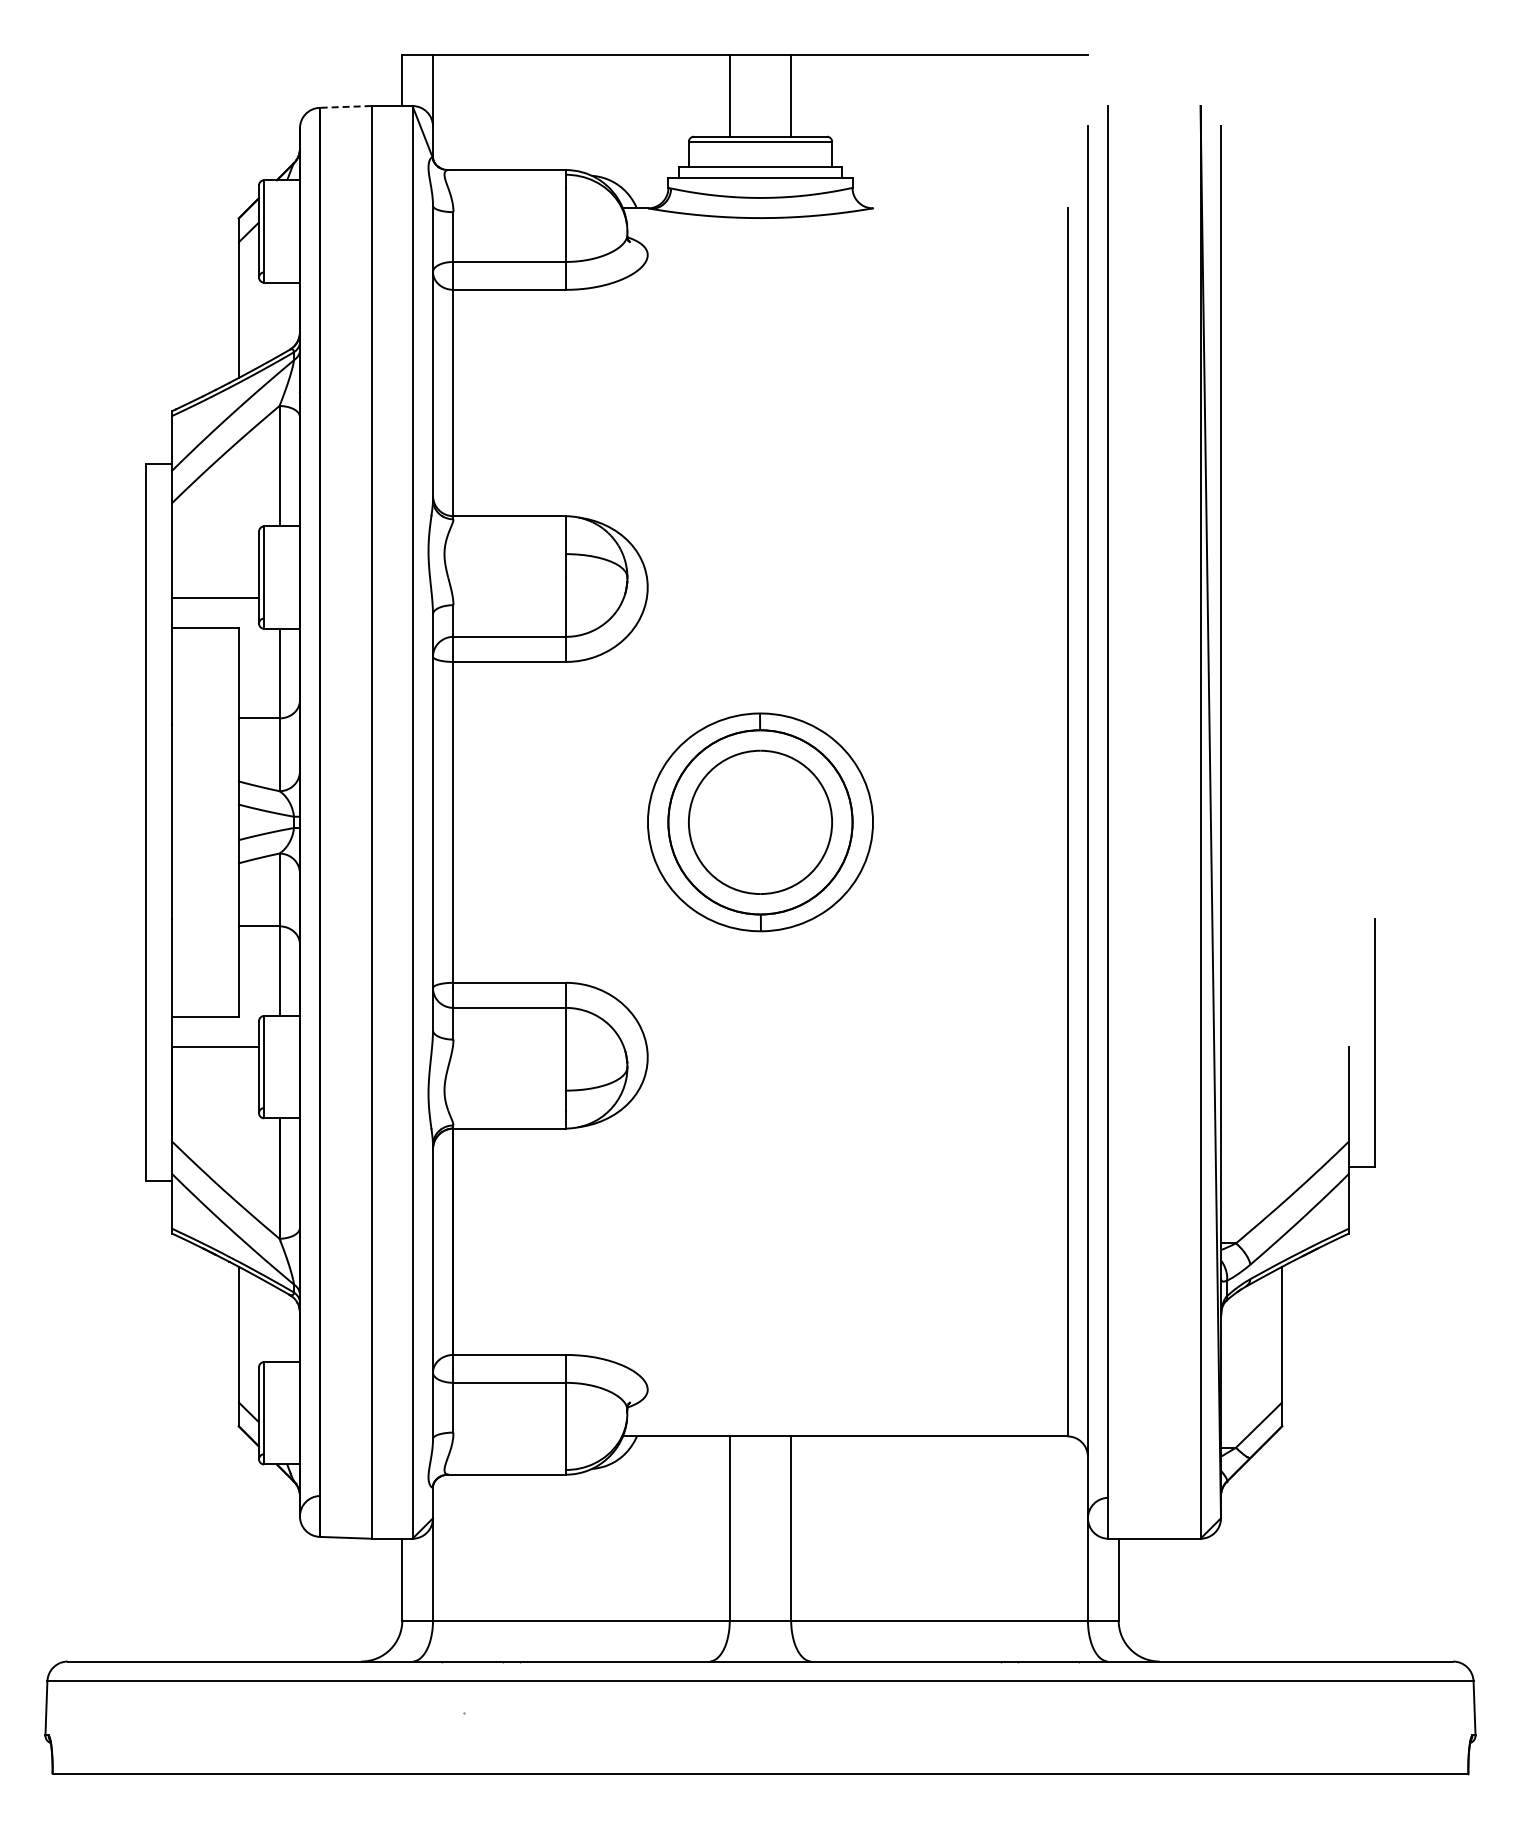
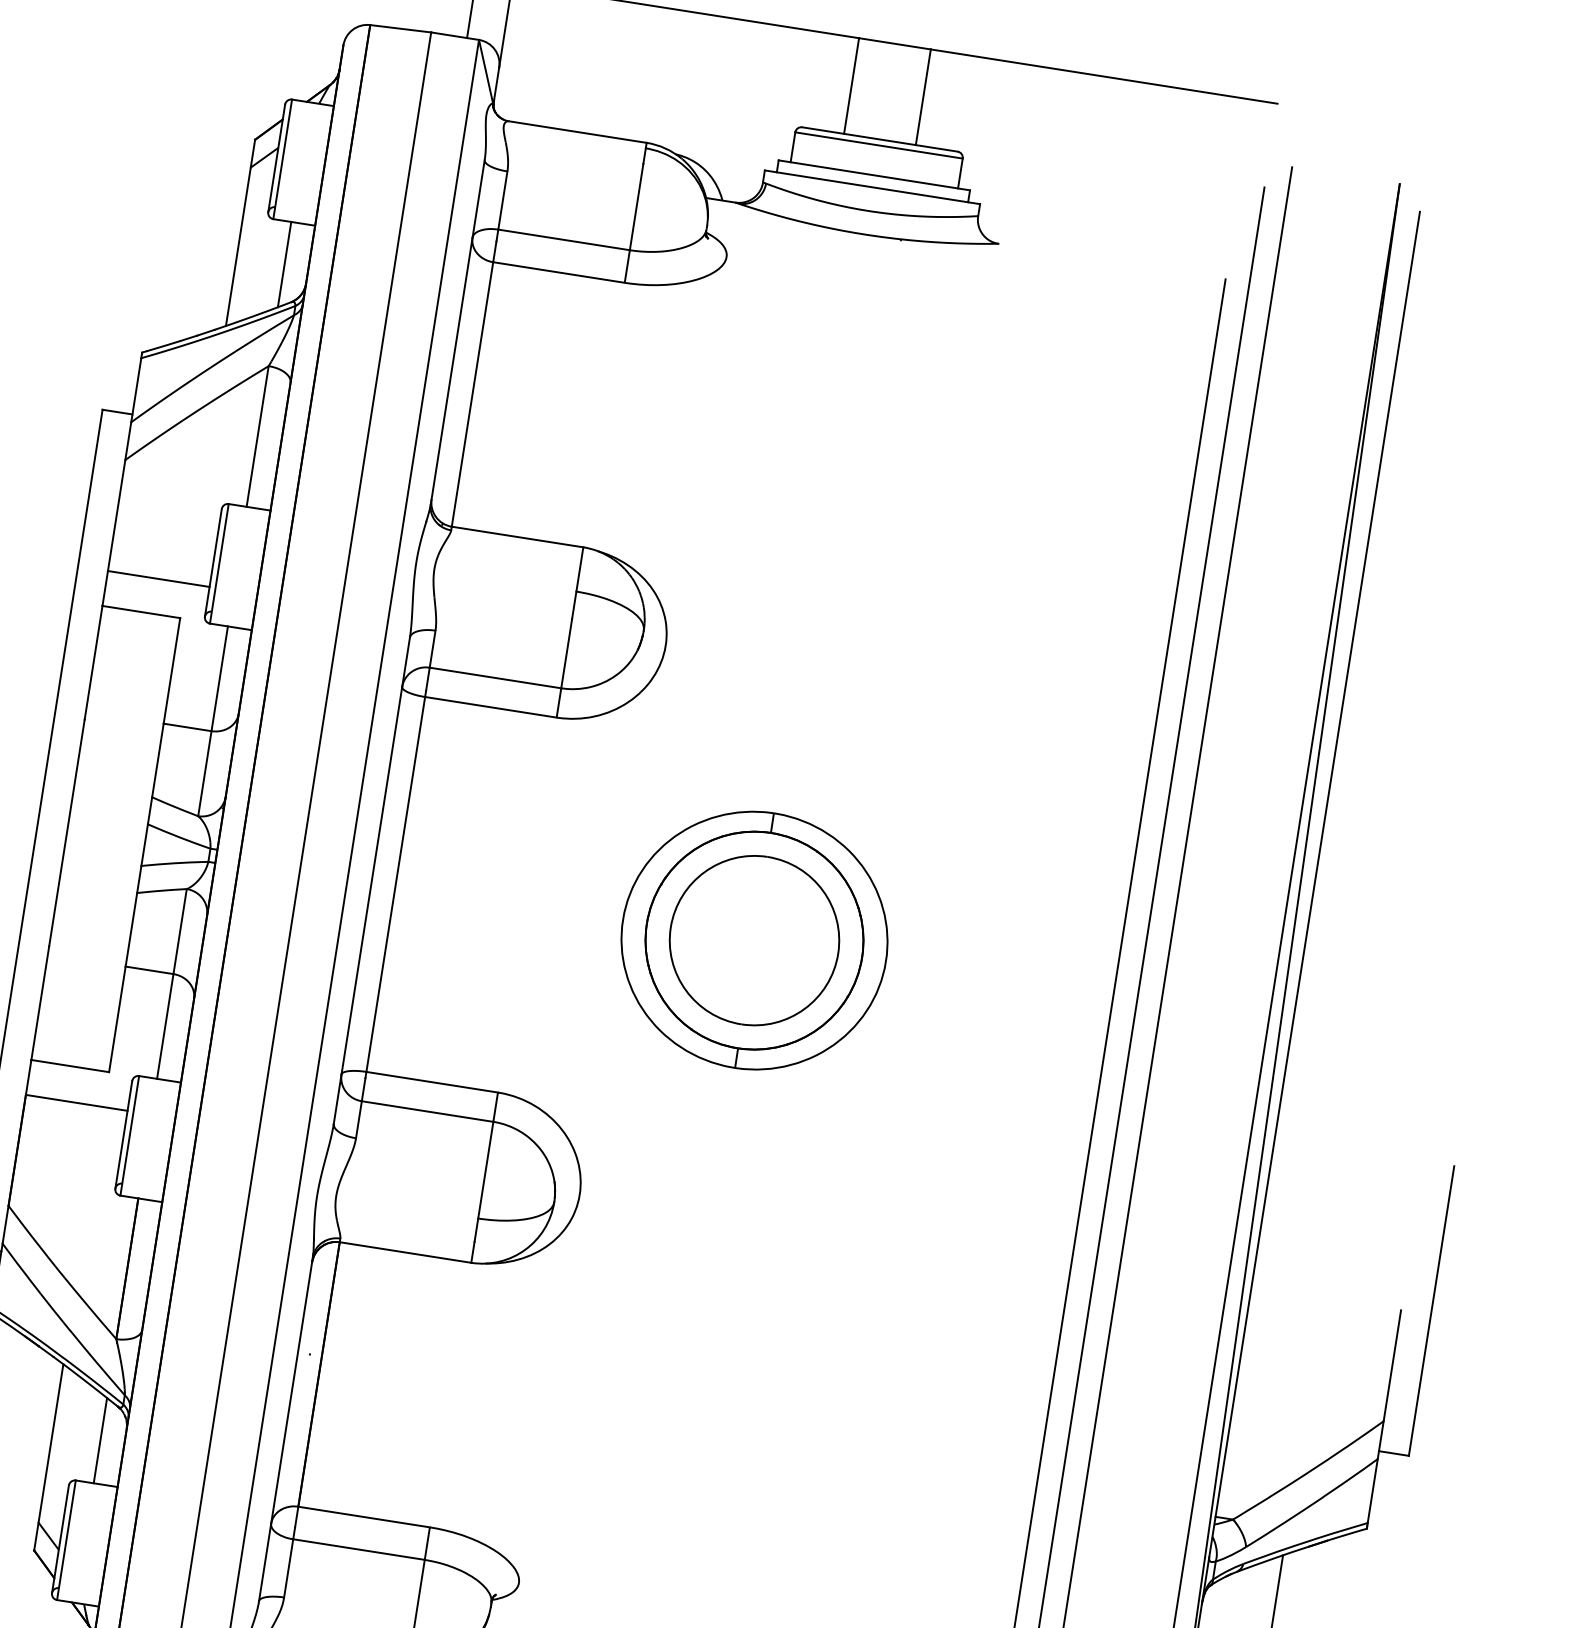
line: (345, 106) -> (400, 28), dashed -> solid
line: (279, 318) -> (284, 263), added
line: (279, 1325) -> (100, 1440), added

